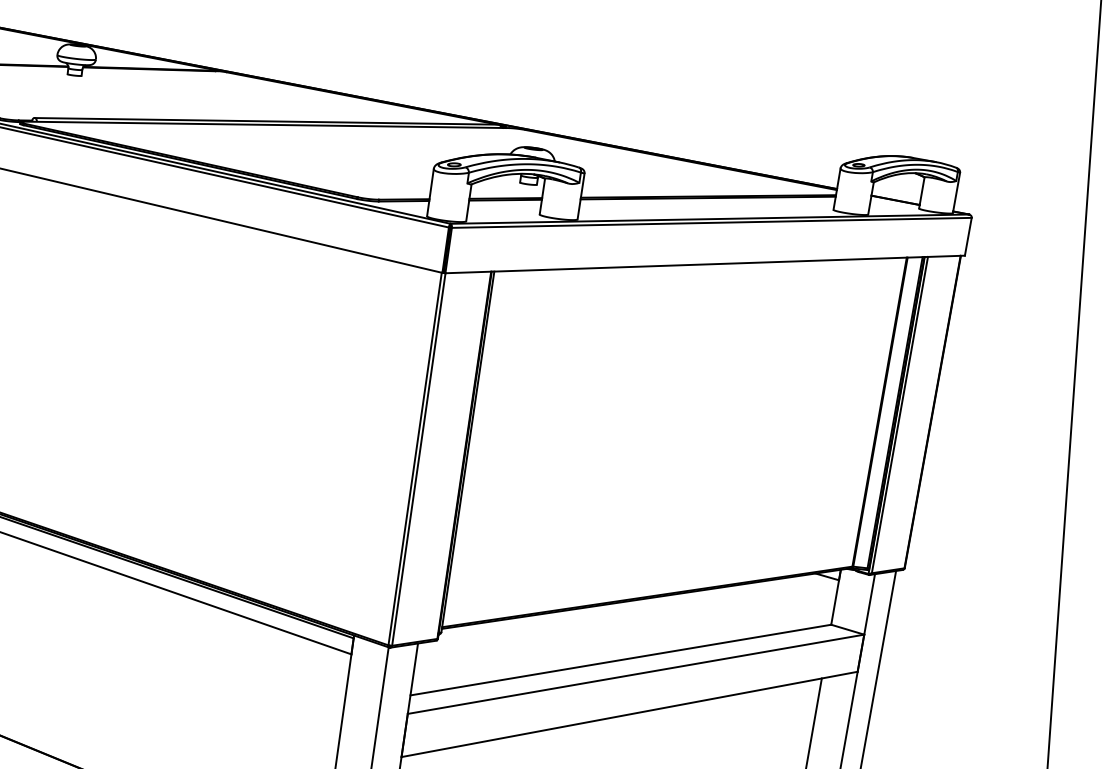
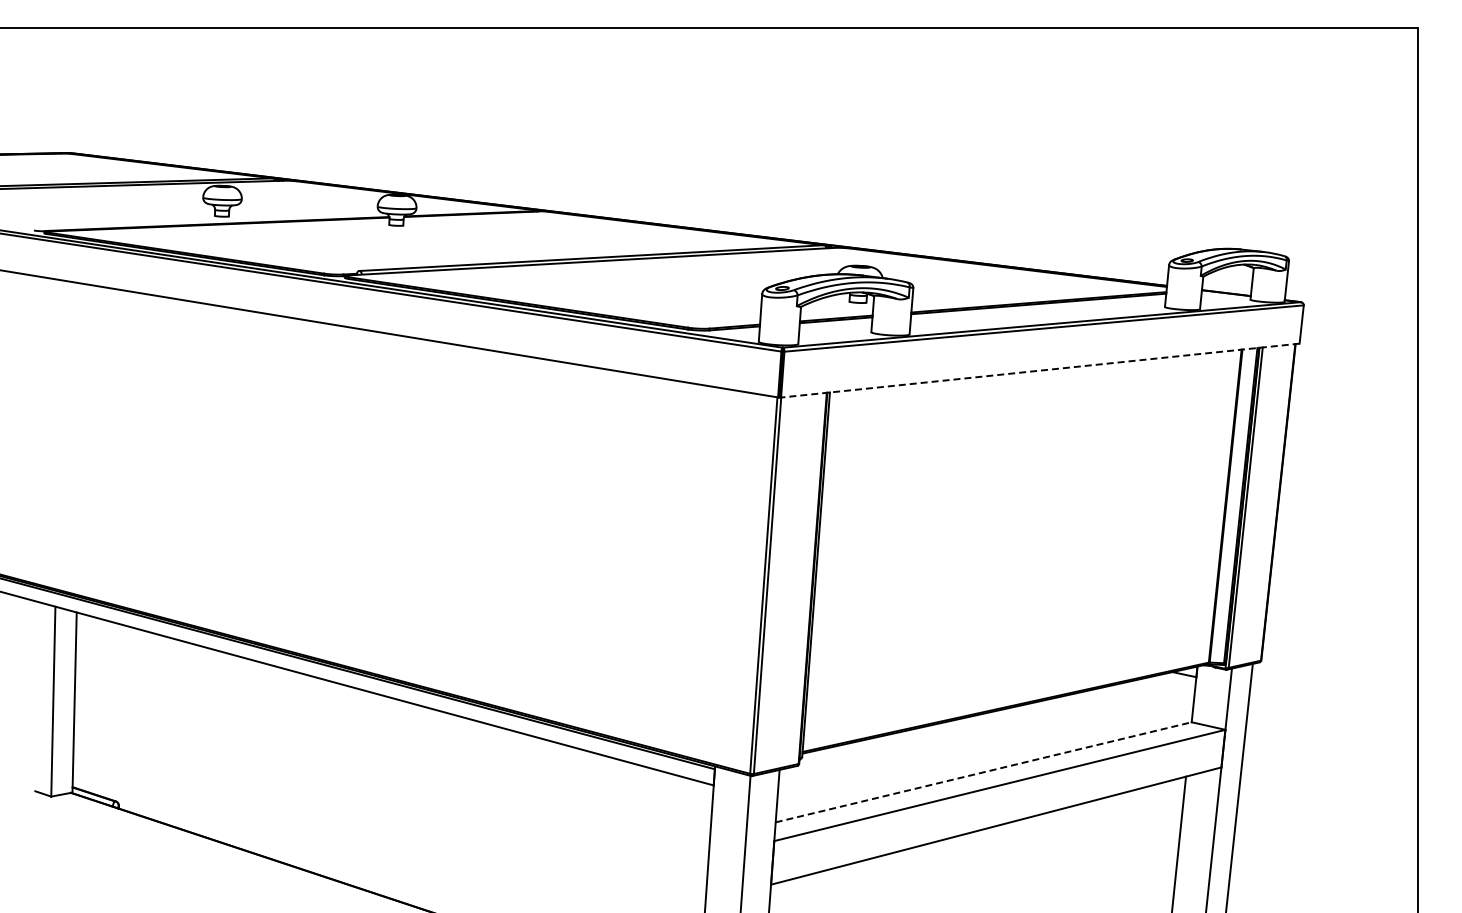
line: (705, 264) -> (1040, 370), solid -> dashed
line: (620, 660) -> (983, 772), solid -> dashed

